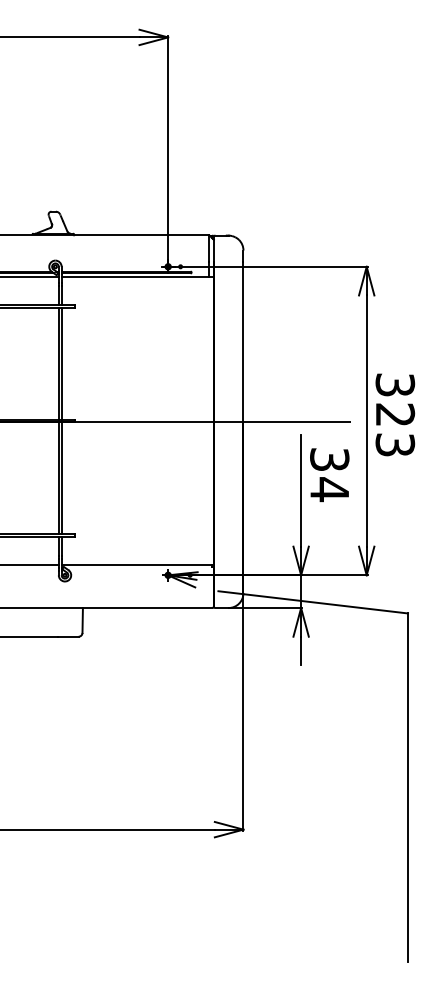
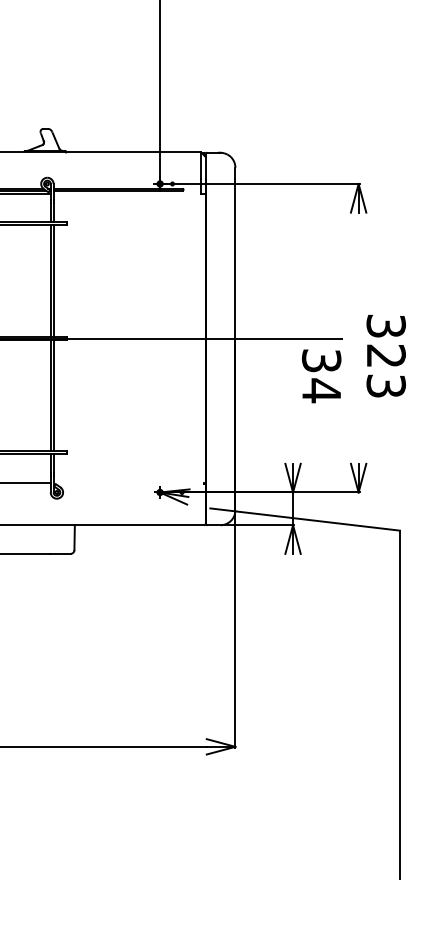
line: (135, 277) -> (127, 194), removed
text: (395, 414) -> (386, 355), moved
line: (366, 420) -> (358, 337), removed
text: (329, 475) -> (321, 376), moved
line: (301, 490) -> (293, 407), removed
line: (136, 565) -> (128, 482), removed
line: (301, 650) -> (293, 567), removed

